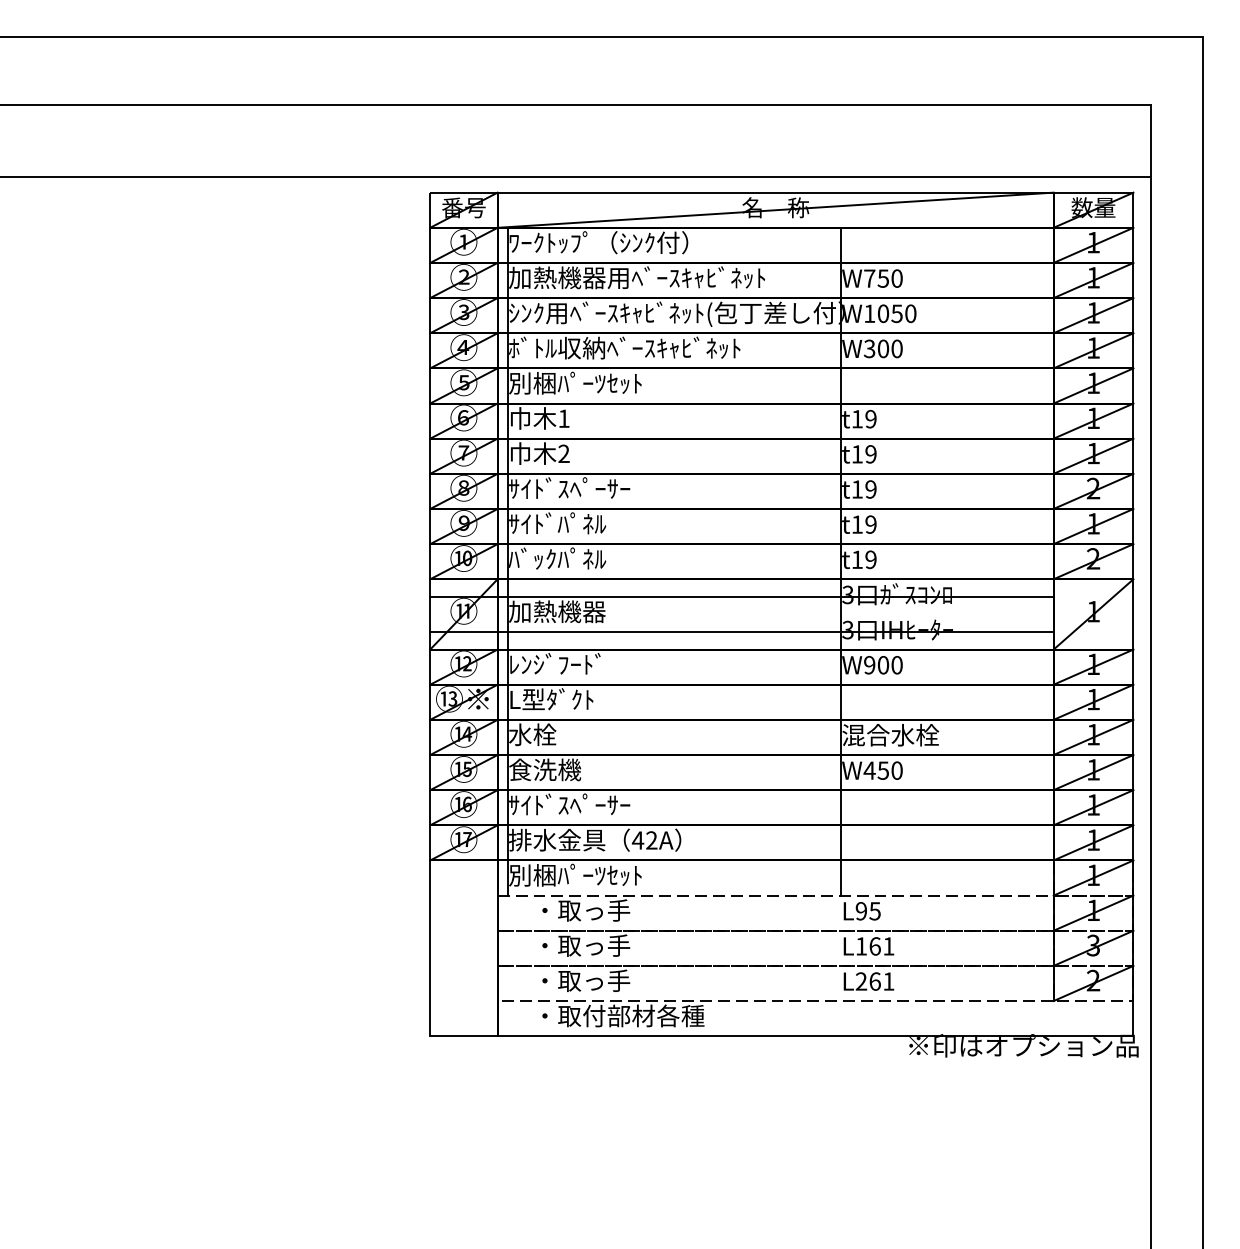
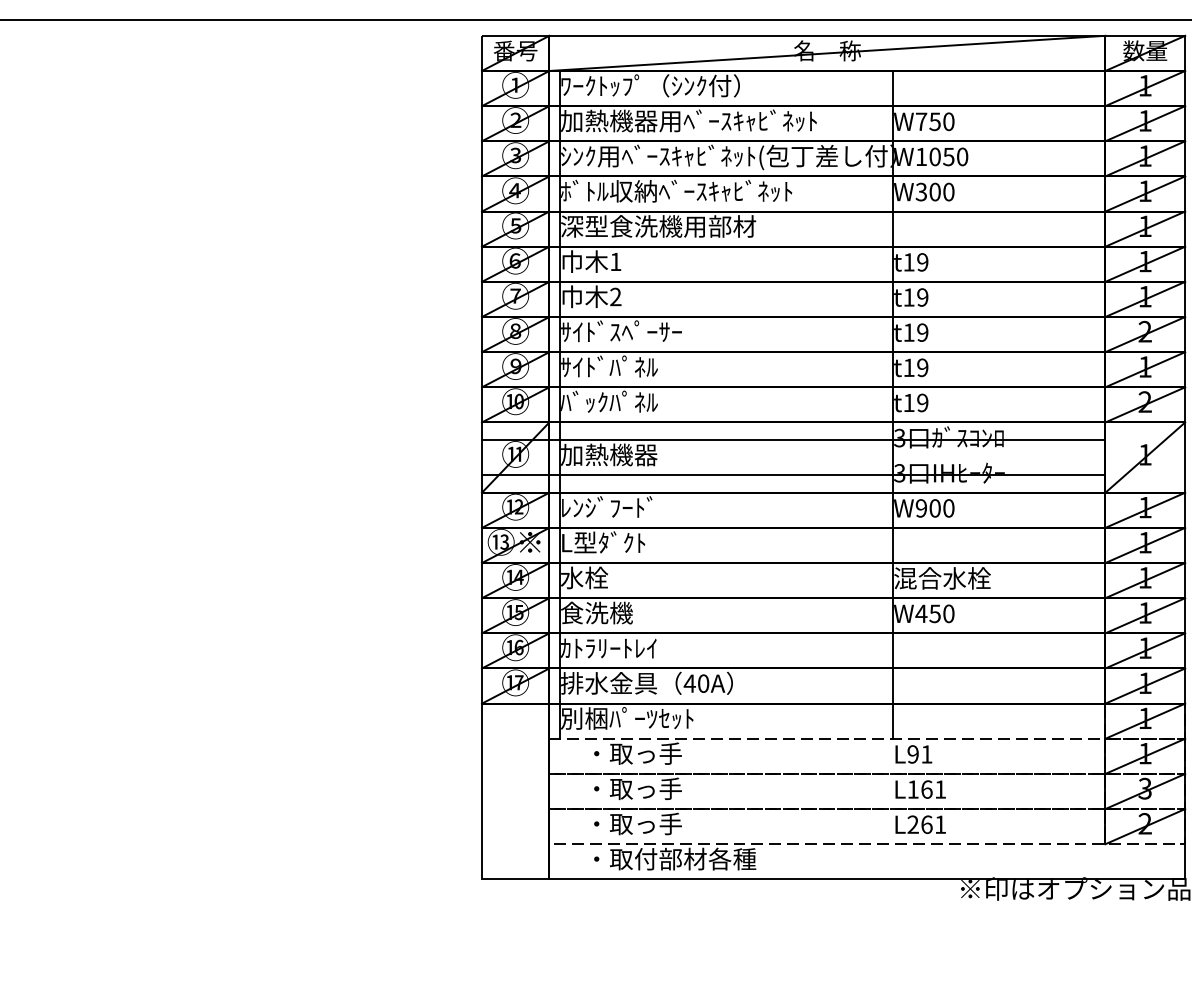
text: (606, 382) -> (658, 225), 別梱ﾊﾟｰﾂｾｯﾄ -> 深型食洗機用部材
text: (569, 804) -> (621, 647), ｻｲﾄﾞｽﾍﾟｰｻｰ -> ｶﾄﾗﾘｰﾄﾚｲ
text: (651, 840) -> (703, 683), 42A -> 40A
text: (874, 911) -> (926, 754), L95 -> L91

